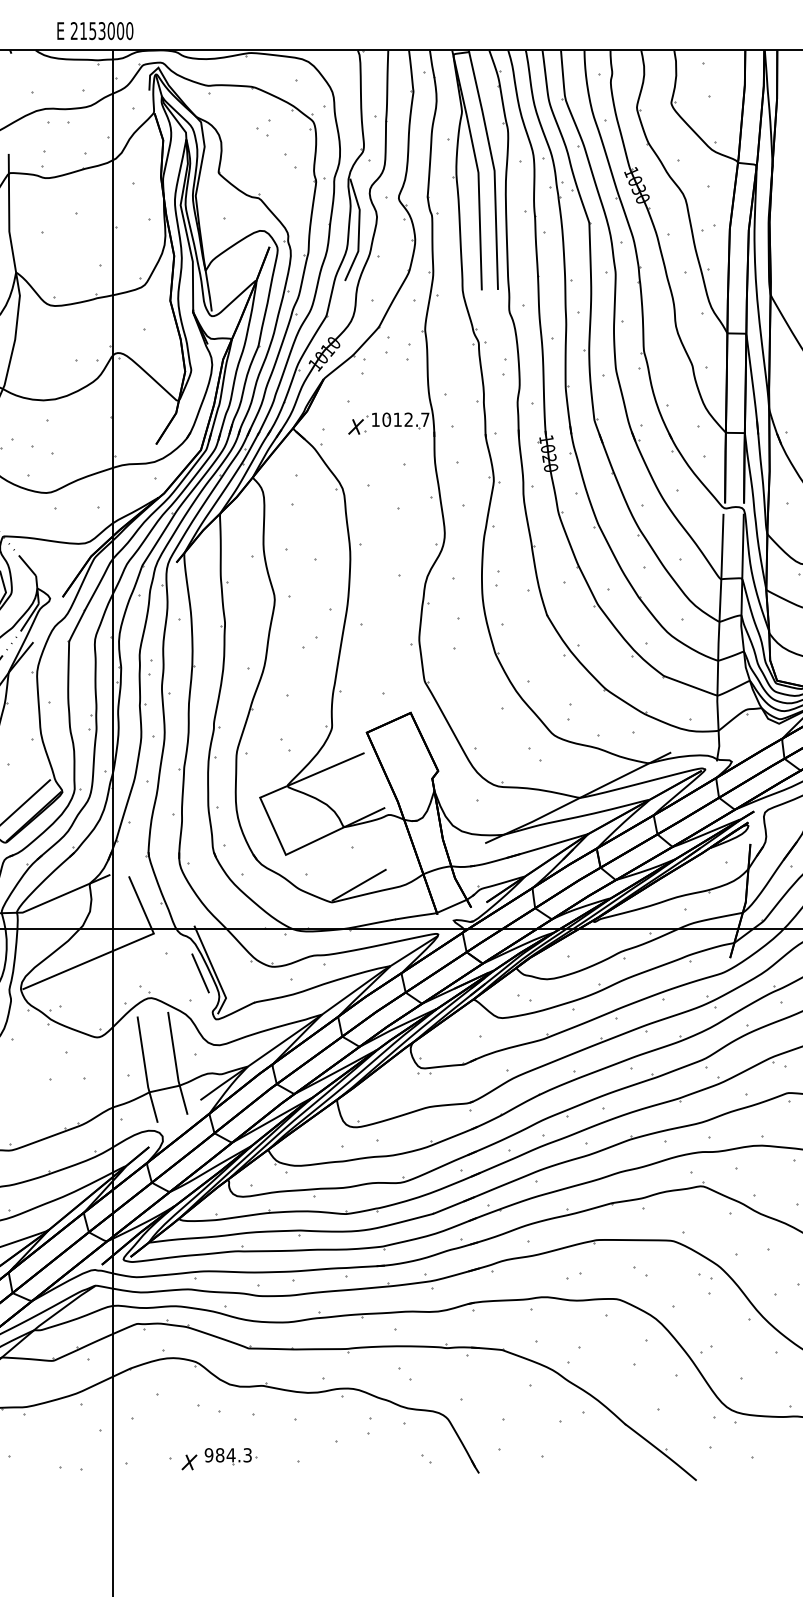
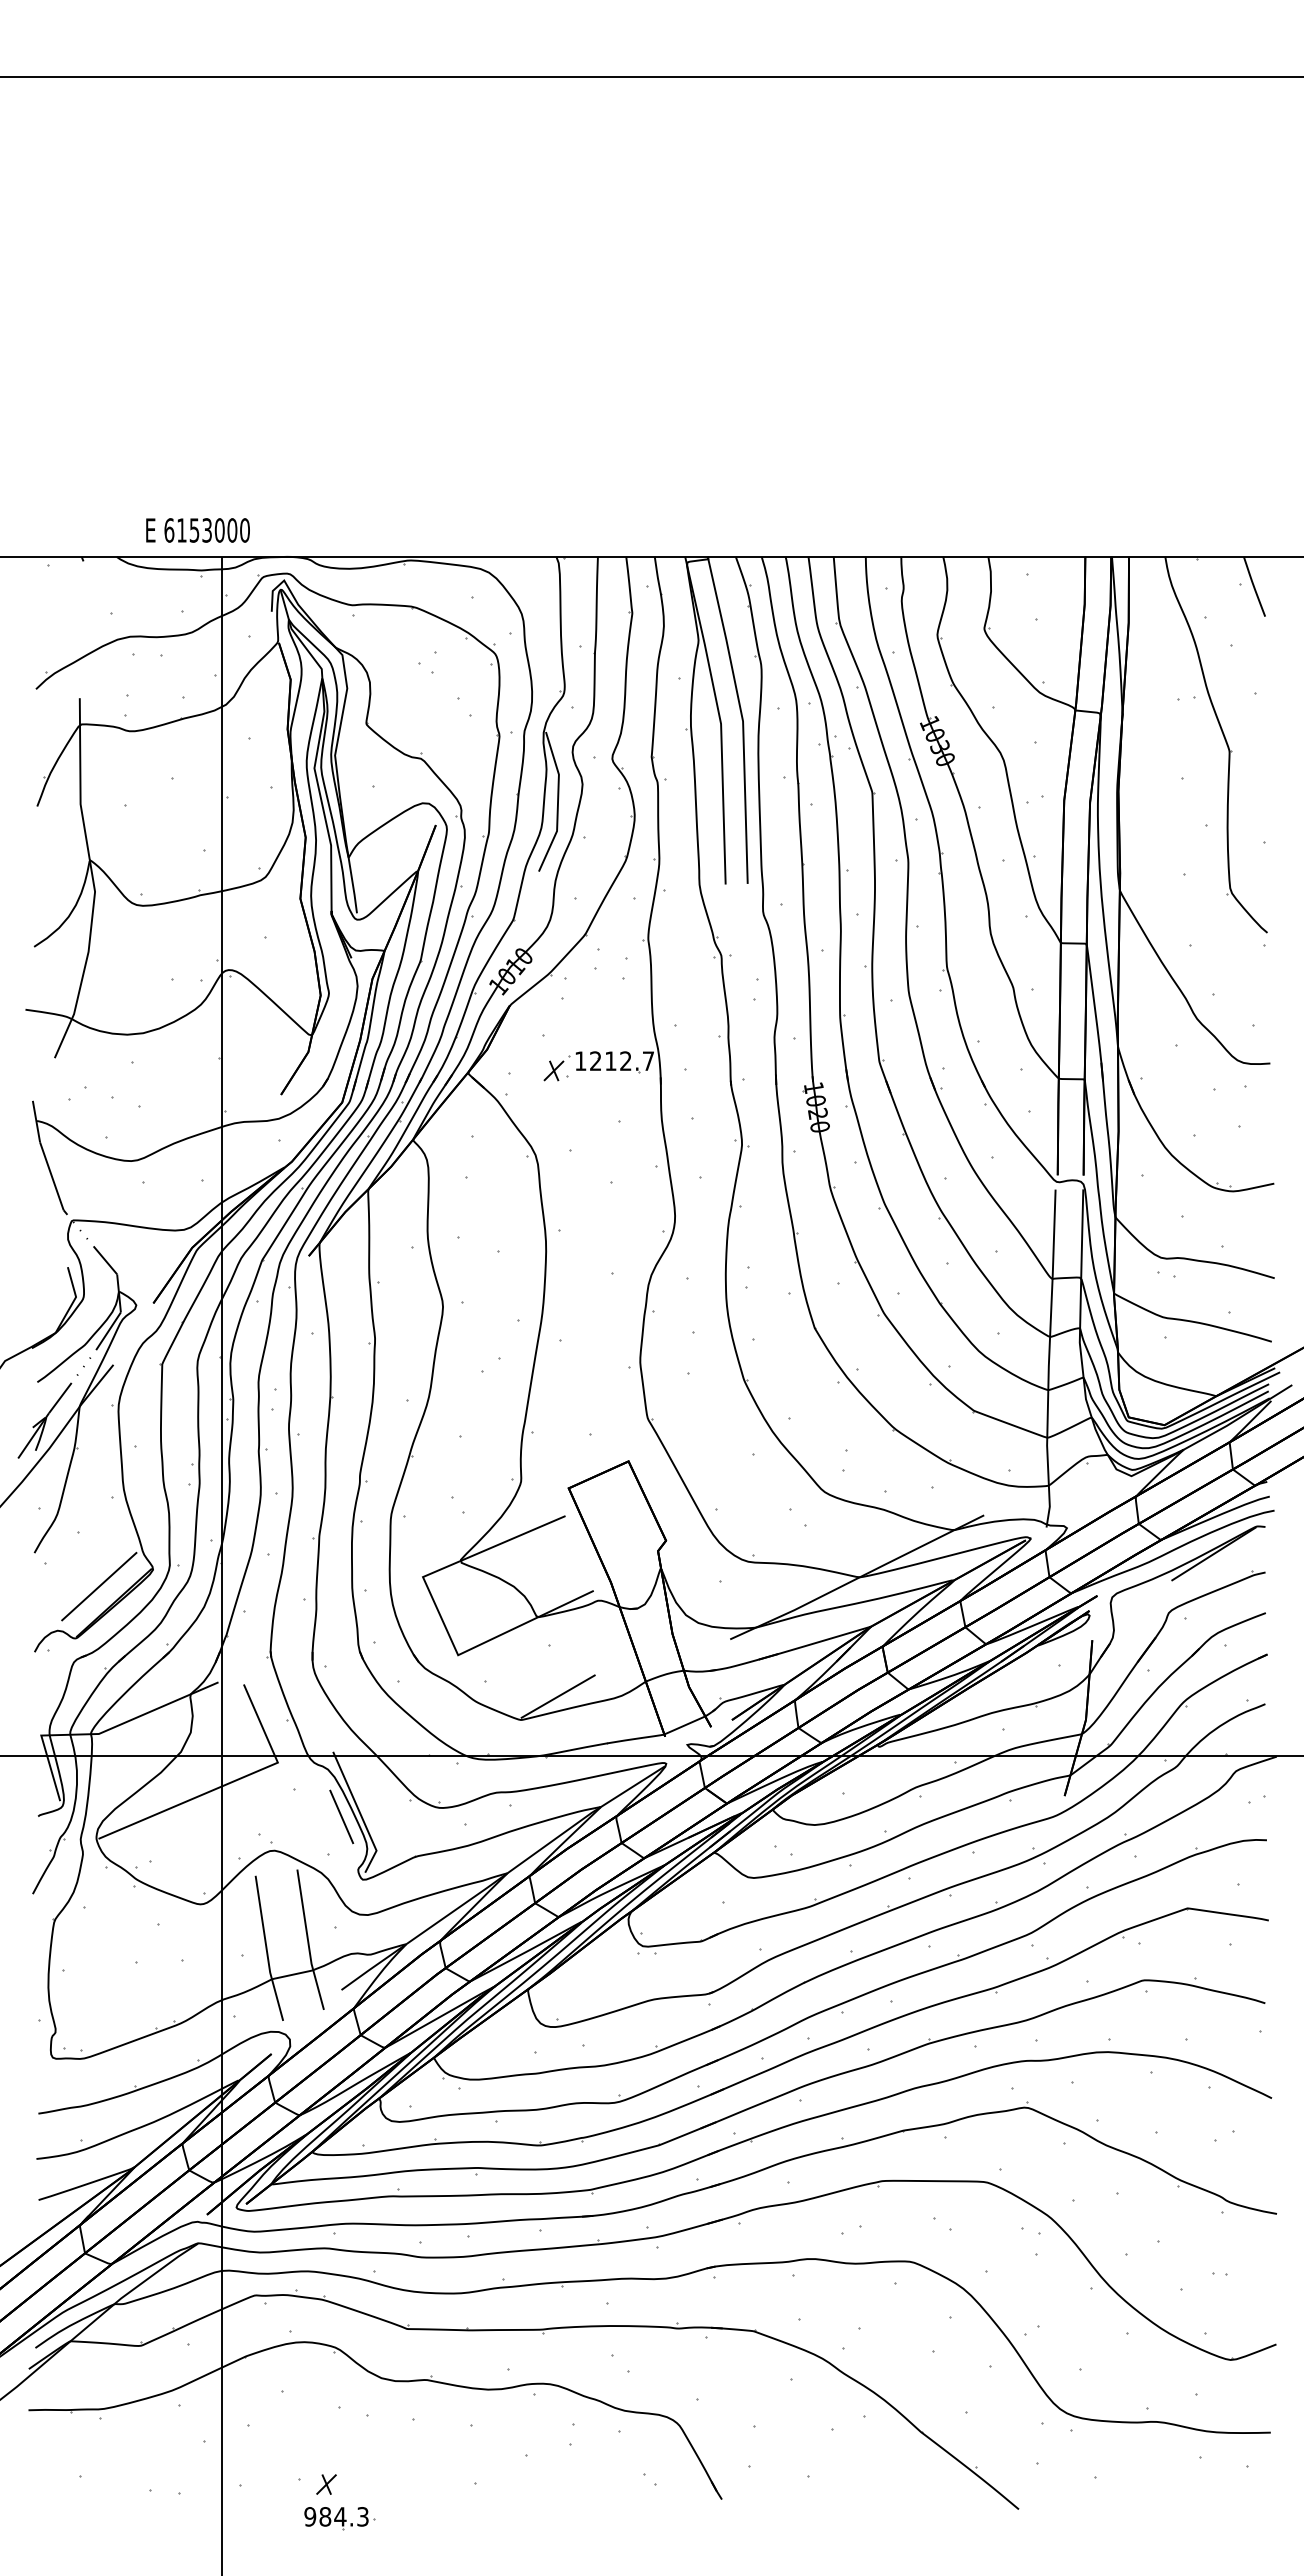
text: (74, 31) -> (169, 530), 2153000 -> 6153000
text: (386, 420) -> (595, 1061), 1012.7 -> 1212.7
part: (230, 1456) -> (339, 2518), moved

